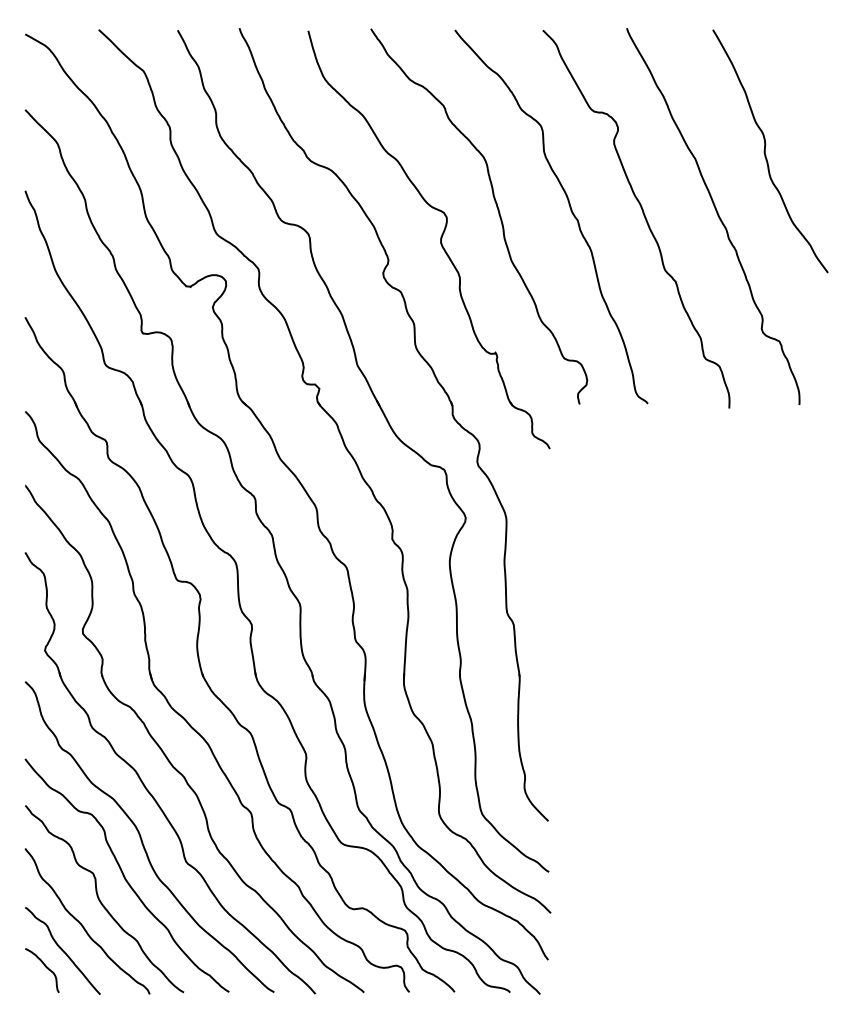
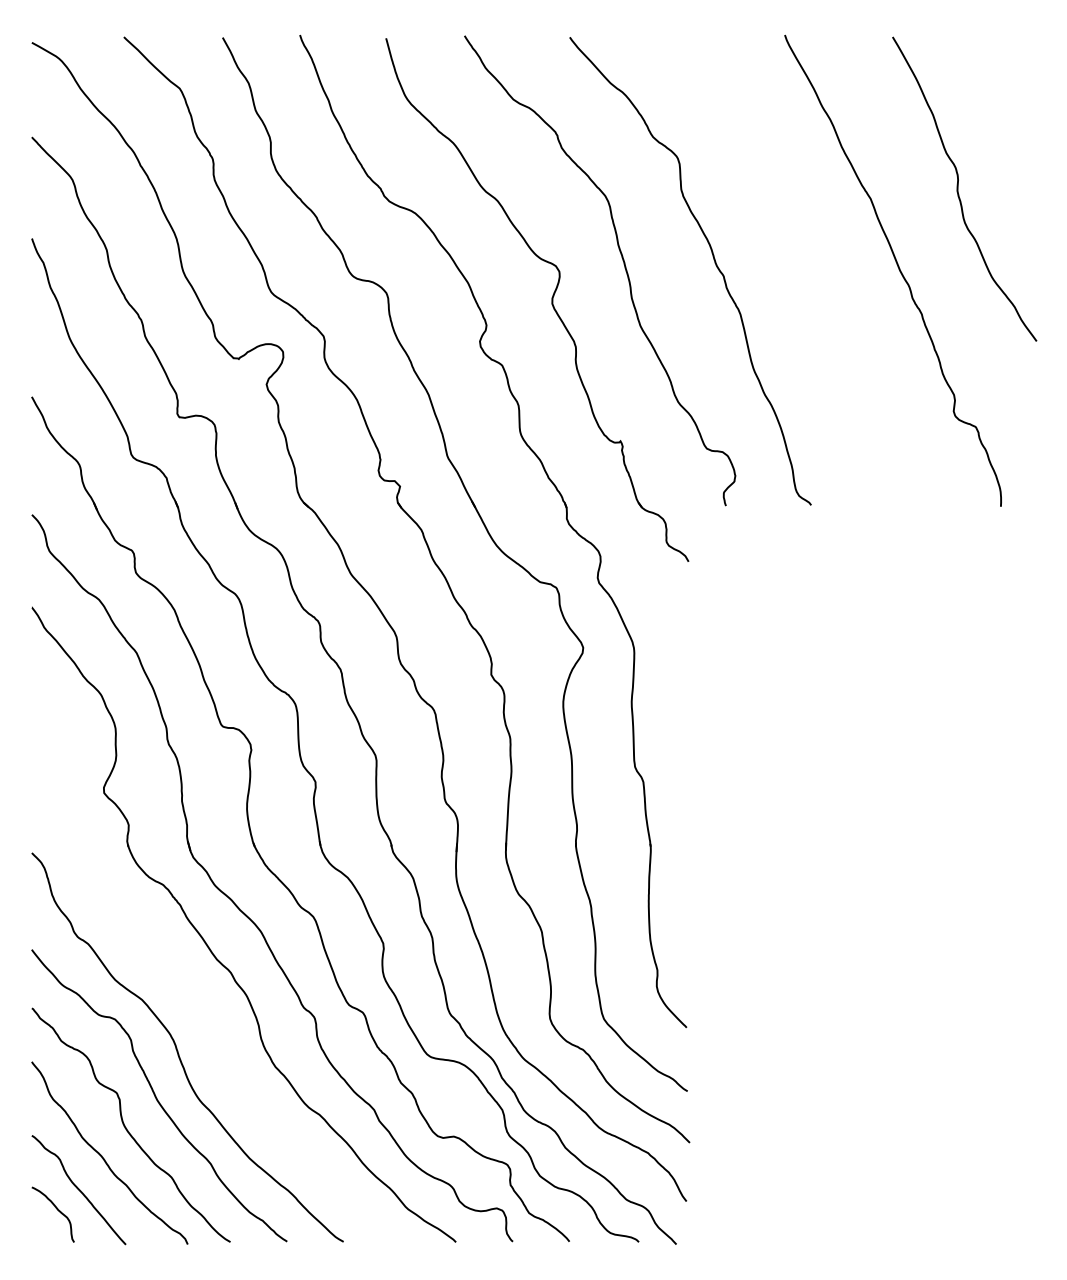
curve: (644, 217) -> (806, 271), removed
part: (147, 788) -> (184, 986), removed

